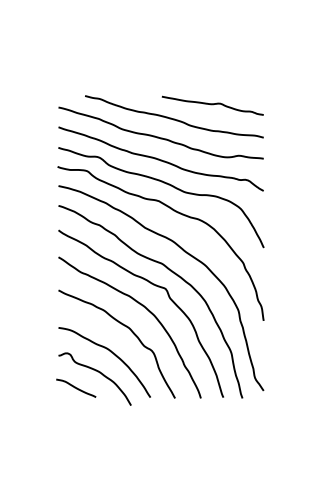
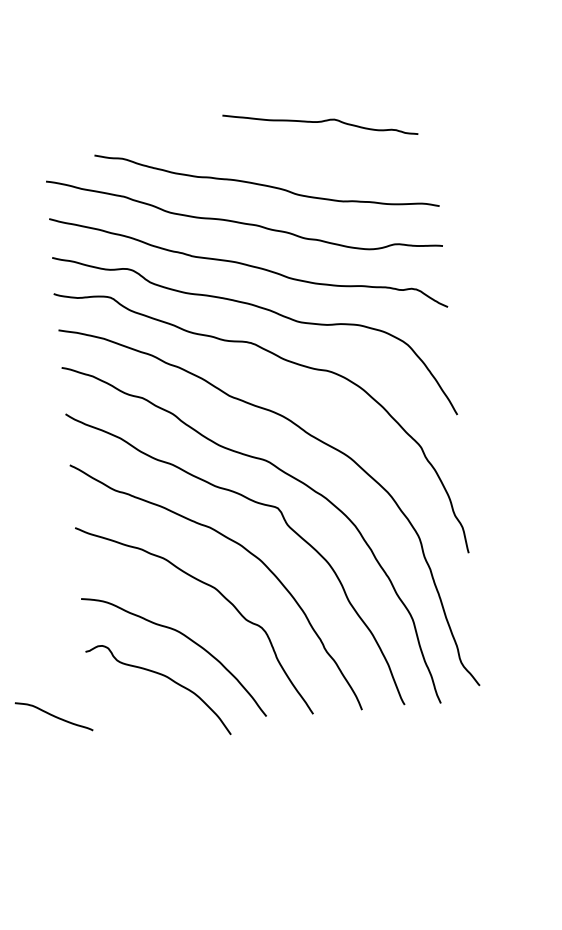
curve: (212, 105) -> (319, 124), moved
curve: (76, 387) -> (54, 714), moved

